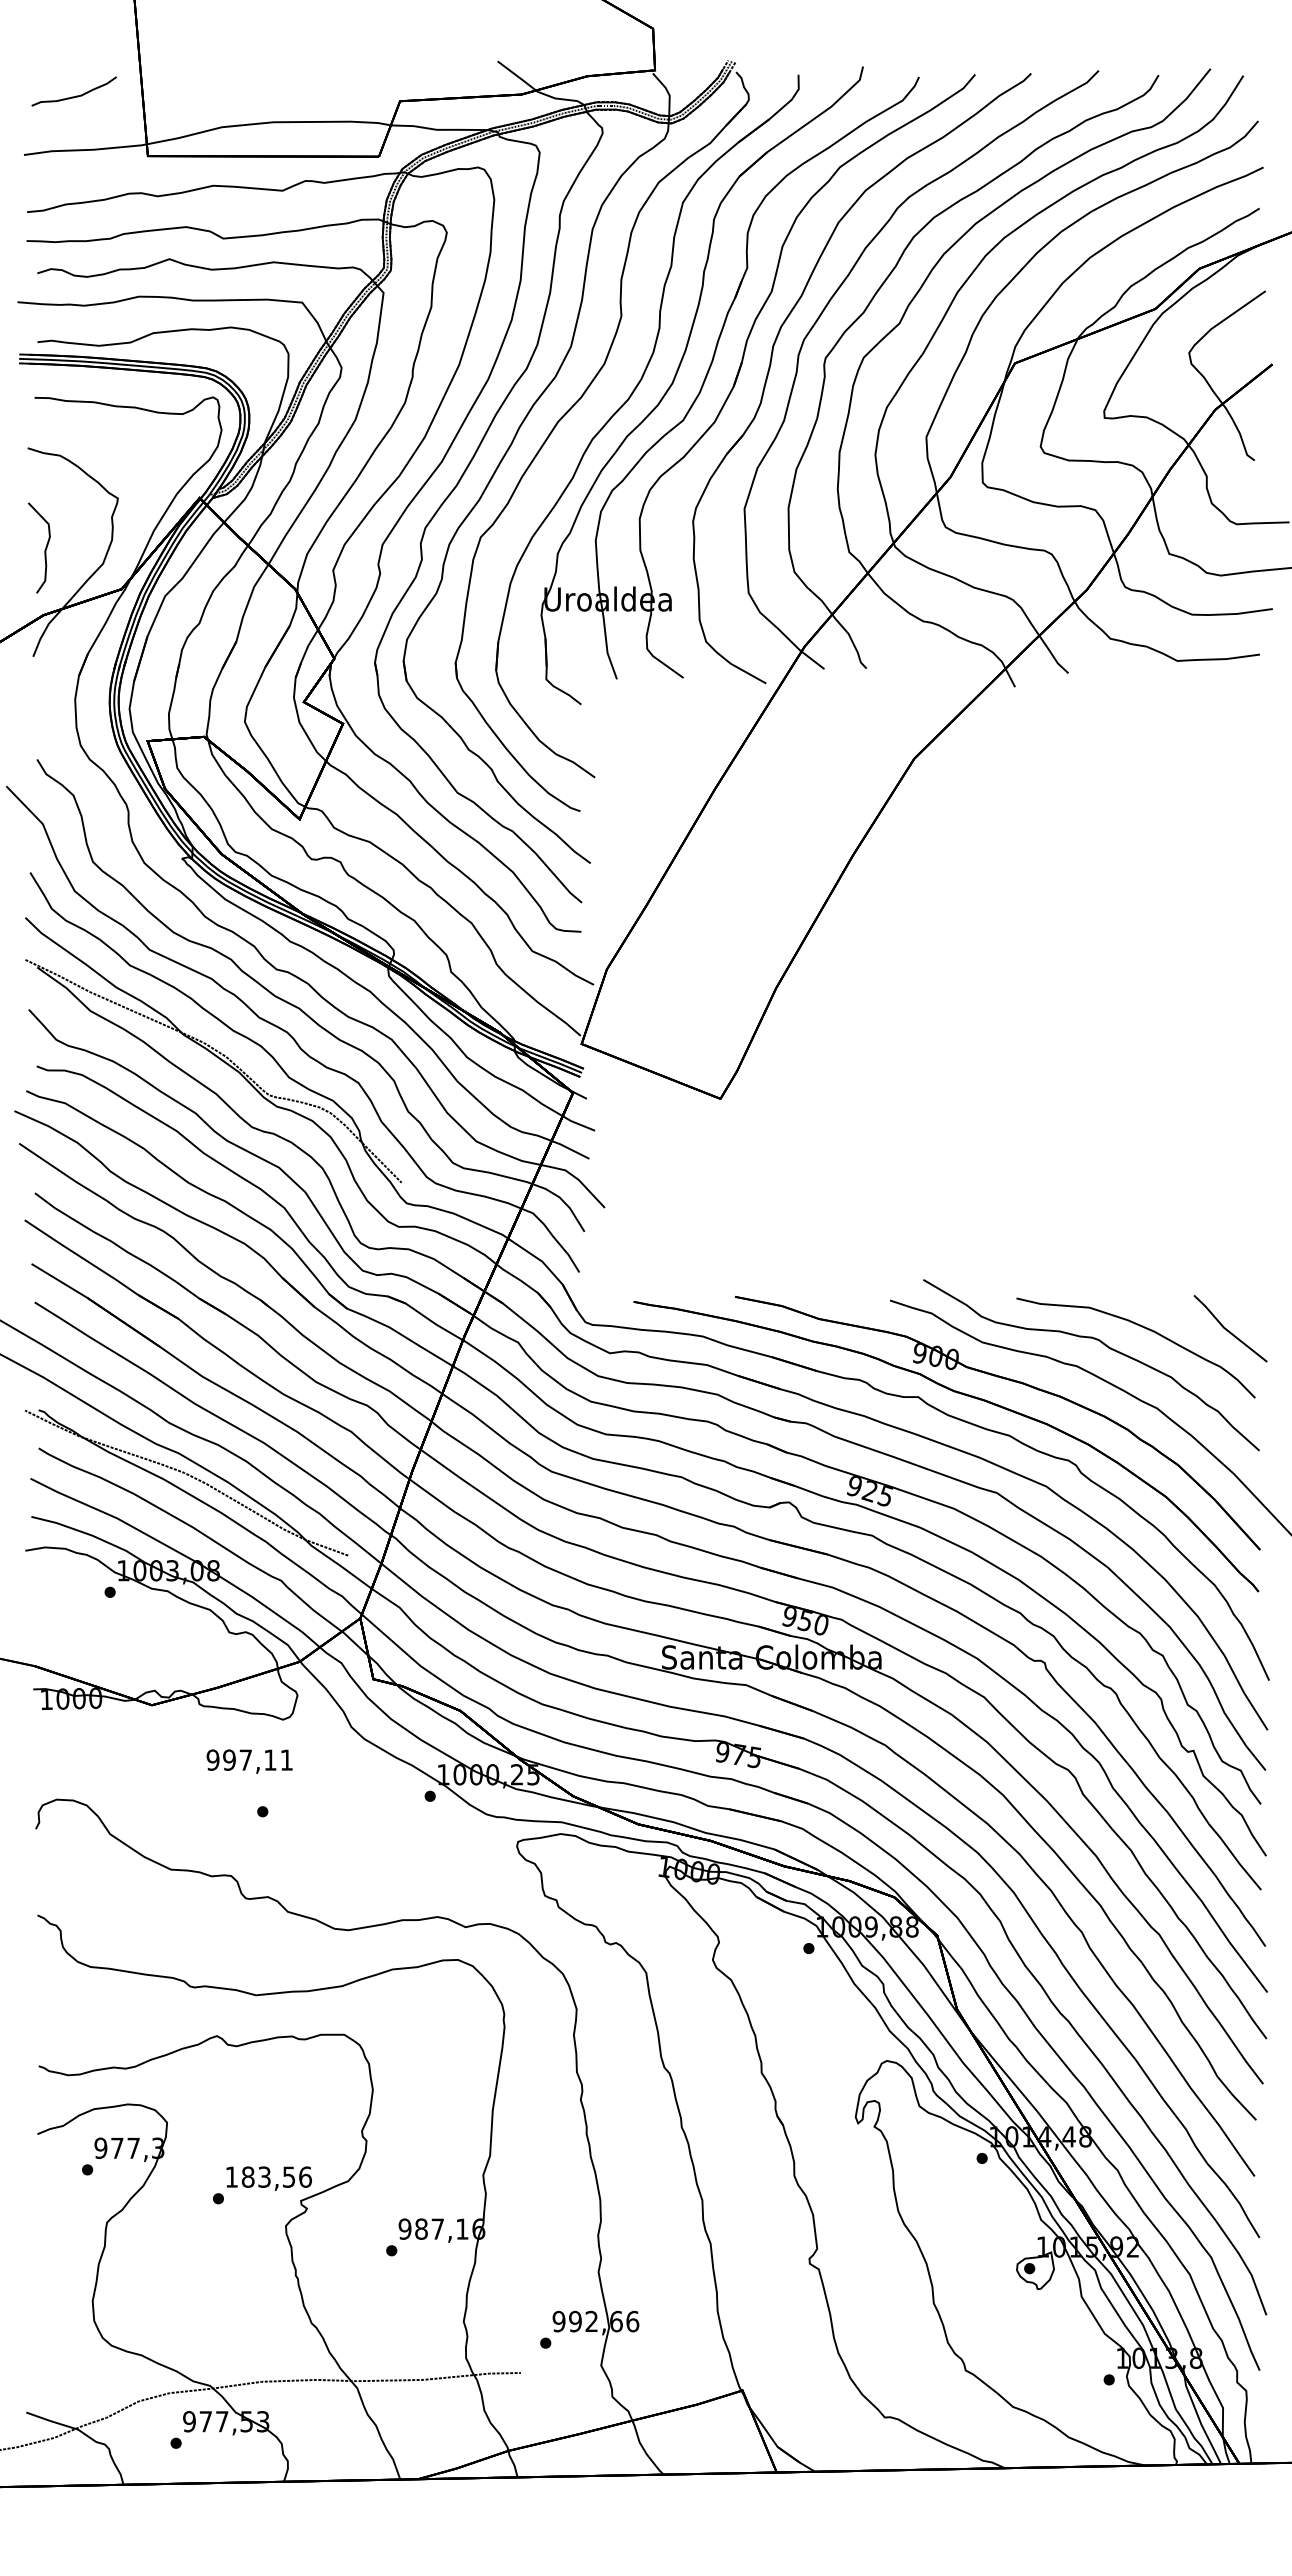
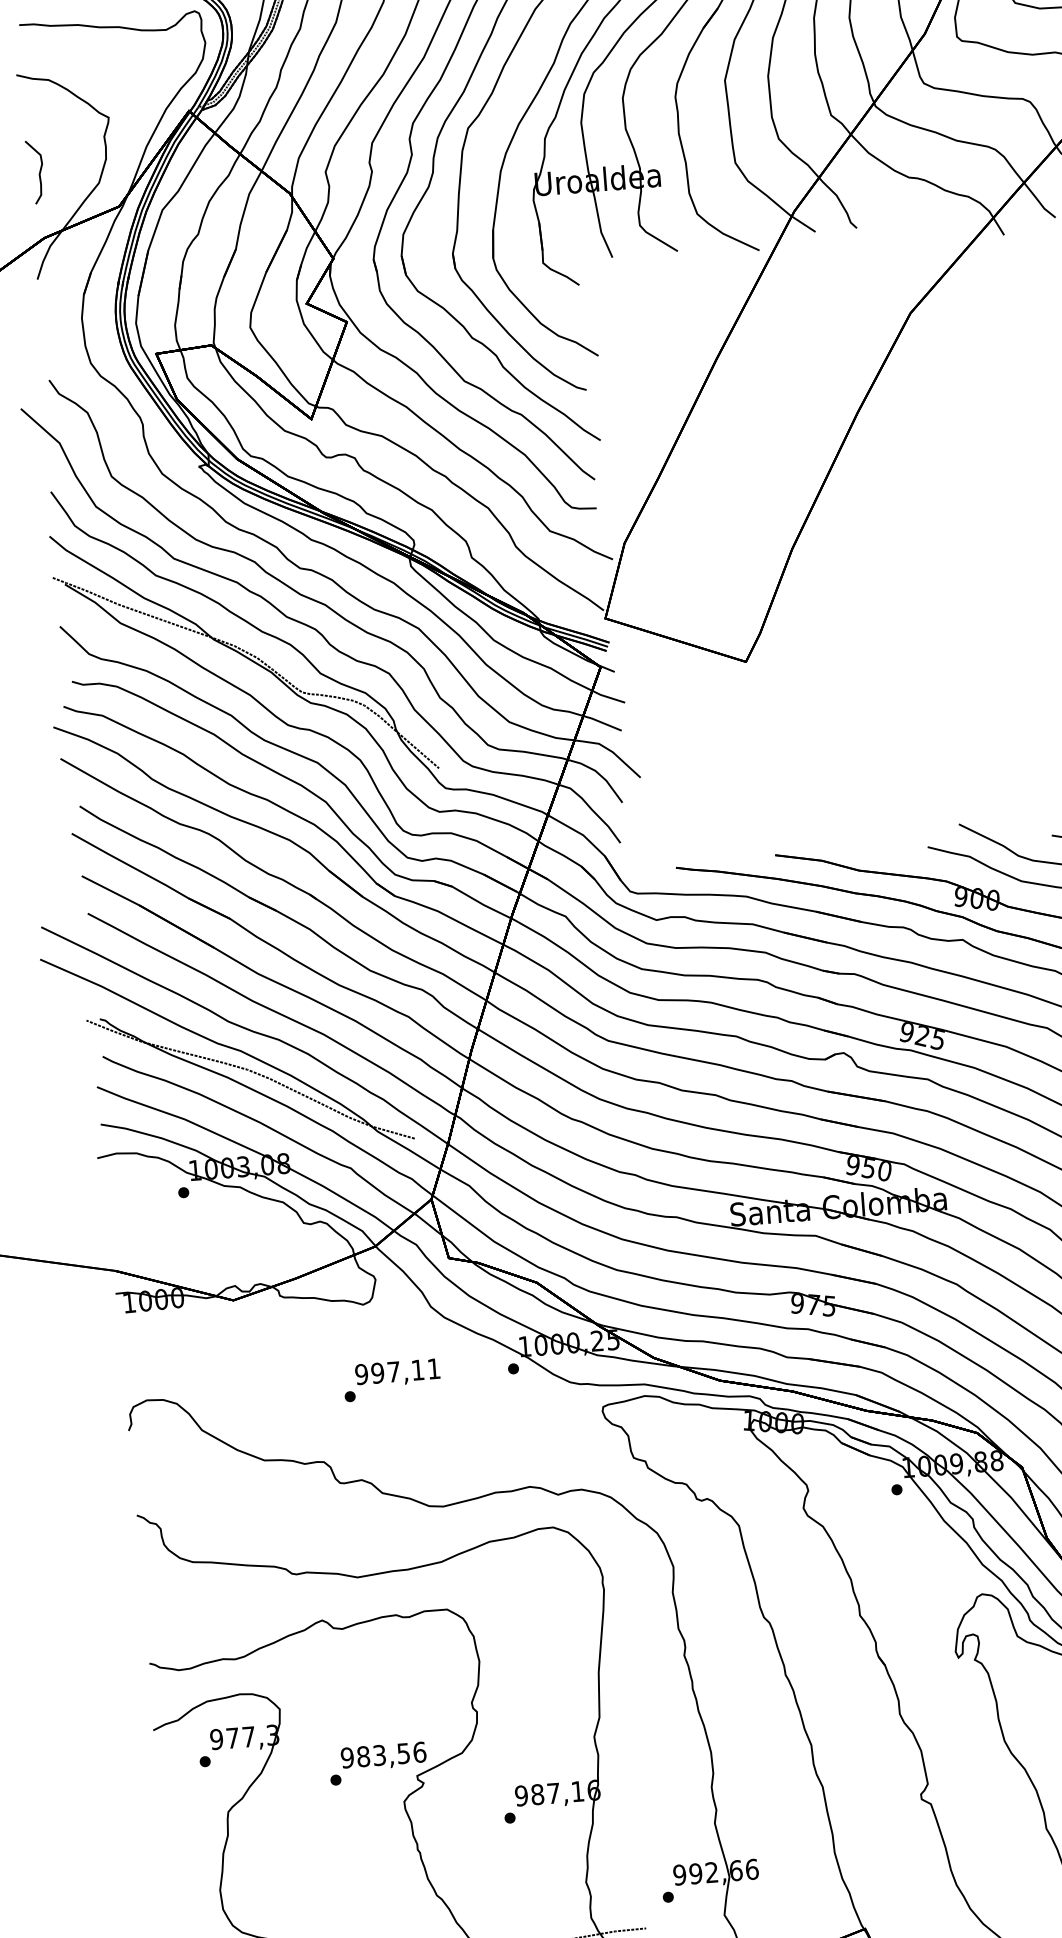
part: (39, 547) -> (35, 171), size x0.71
text: (249, 1761) -> (397, 1373), moved
text: (231, 2176) -> (347, 1757), 183,56 -> 983,56

